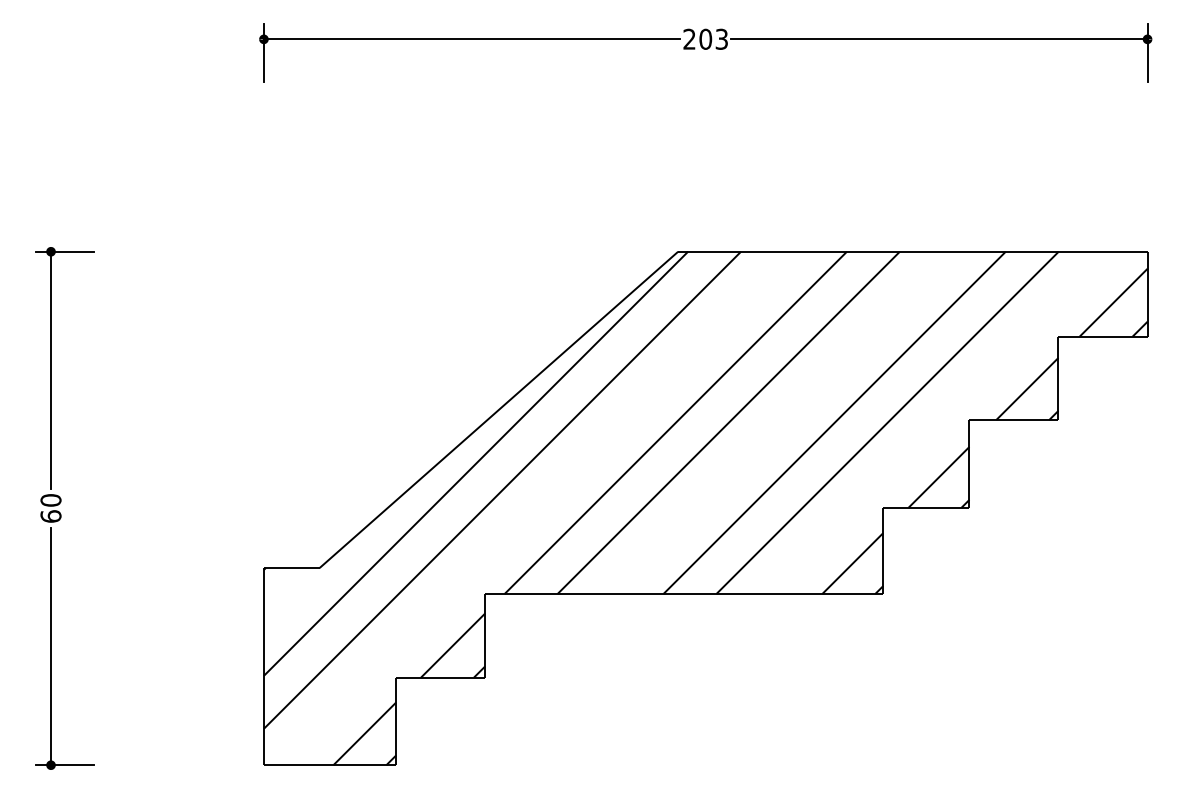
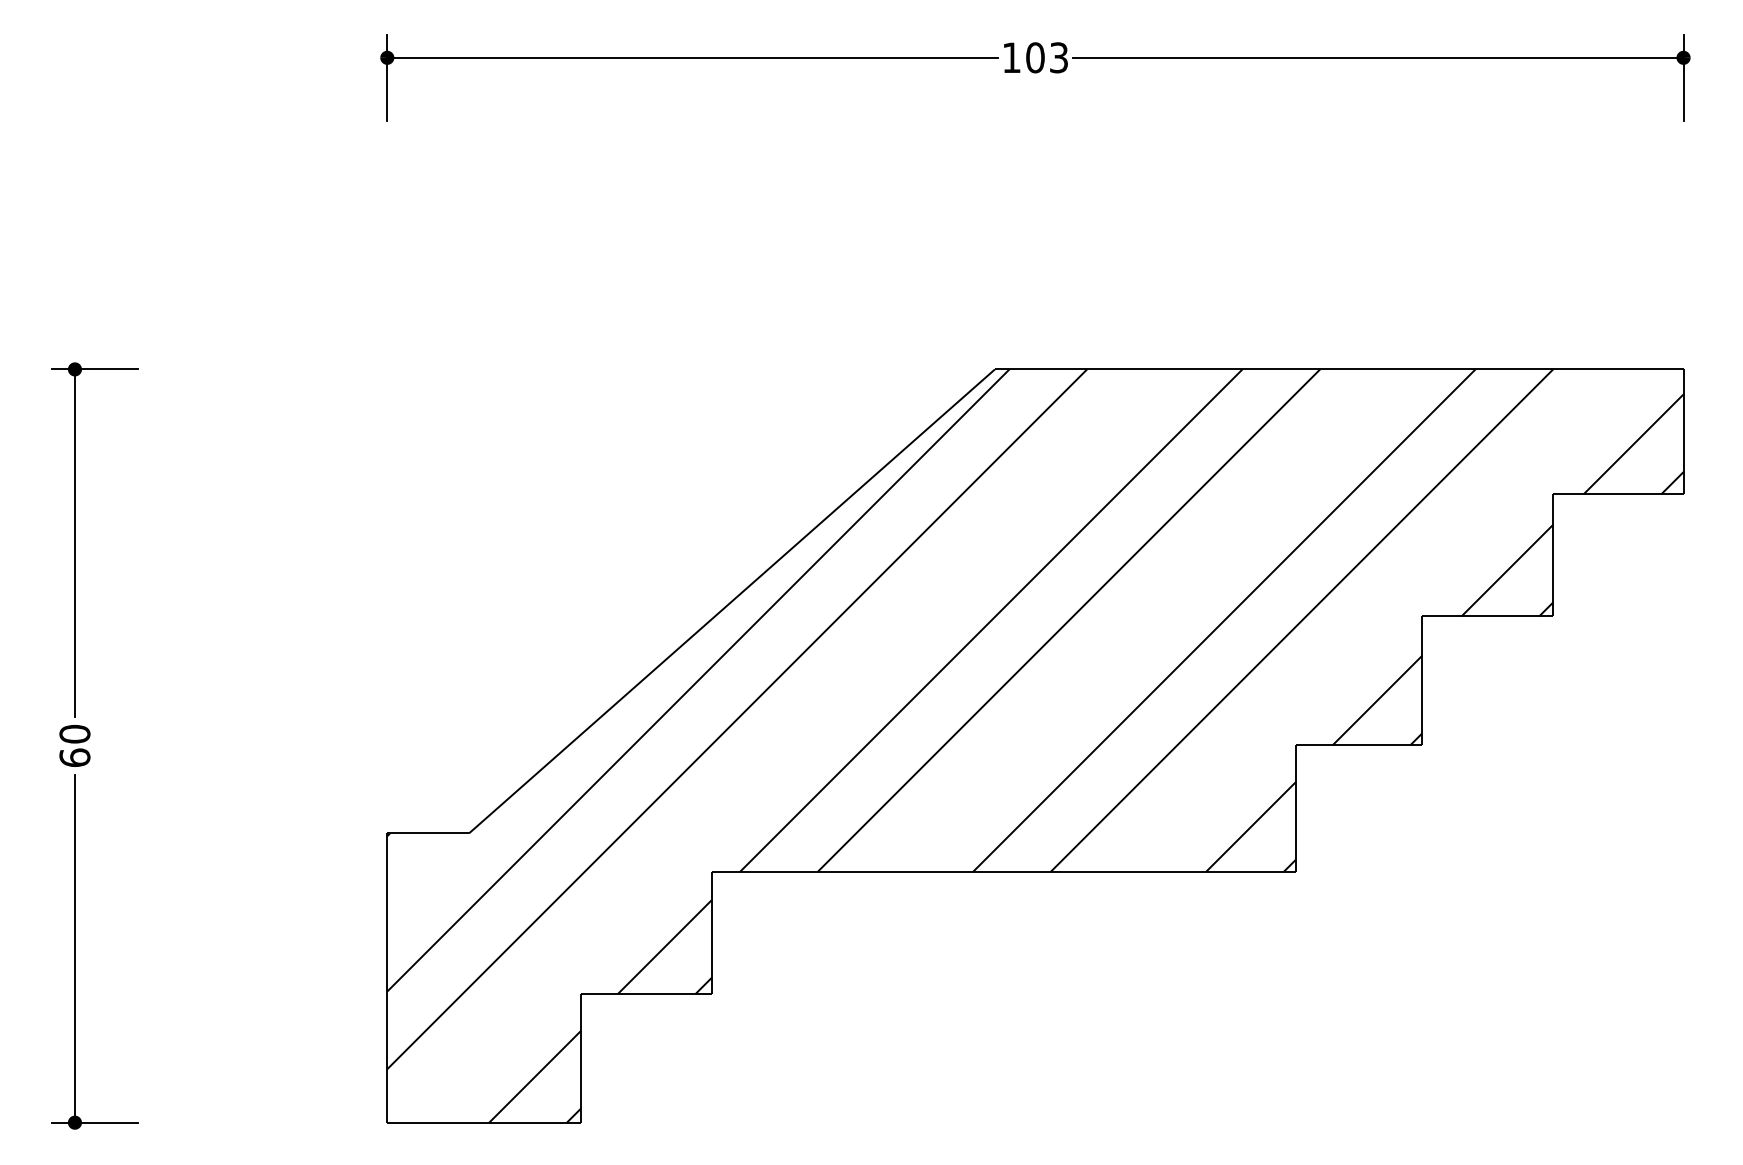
text: (689, 38) -> (1011, 56), 203 -> 103

